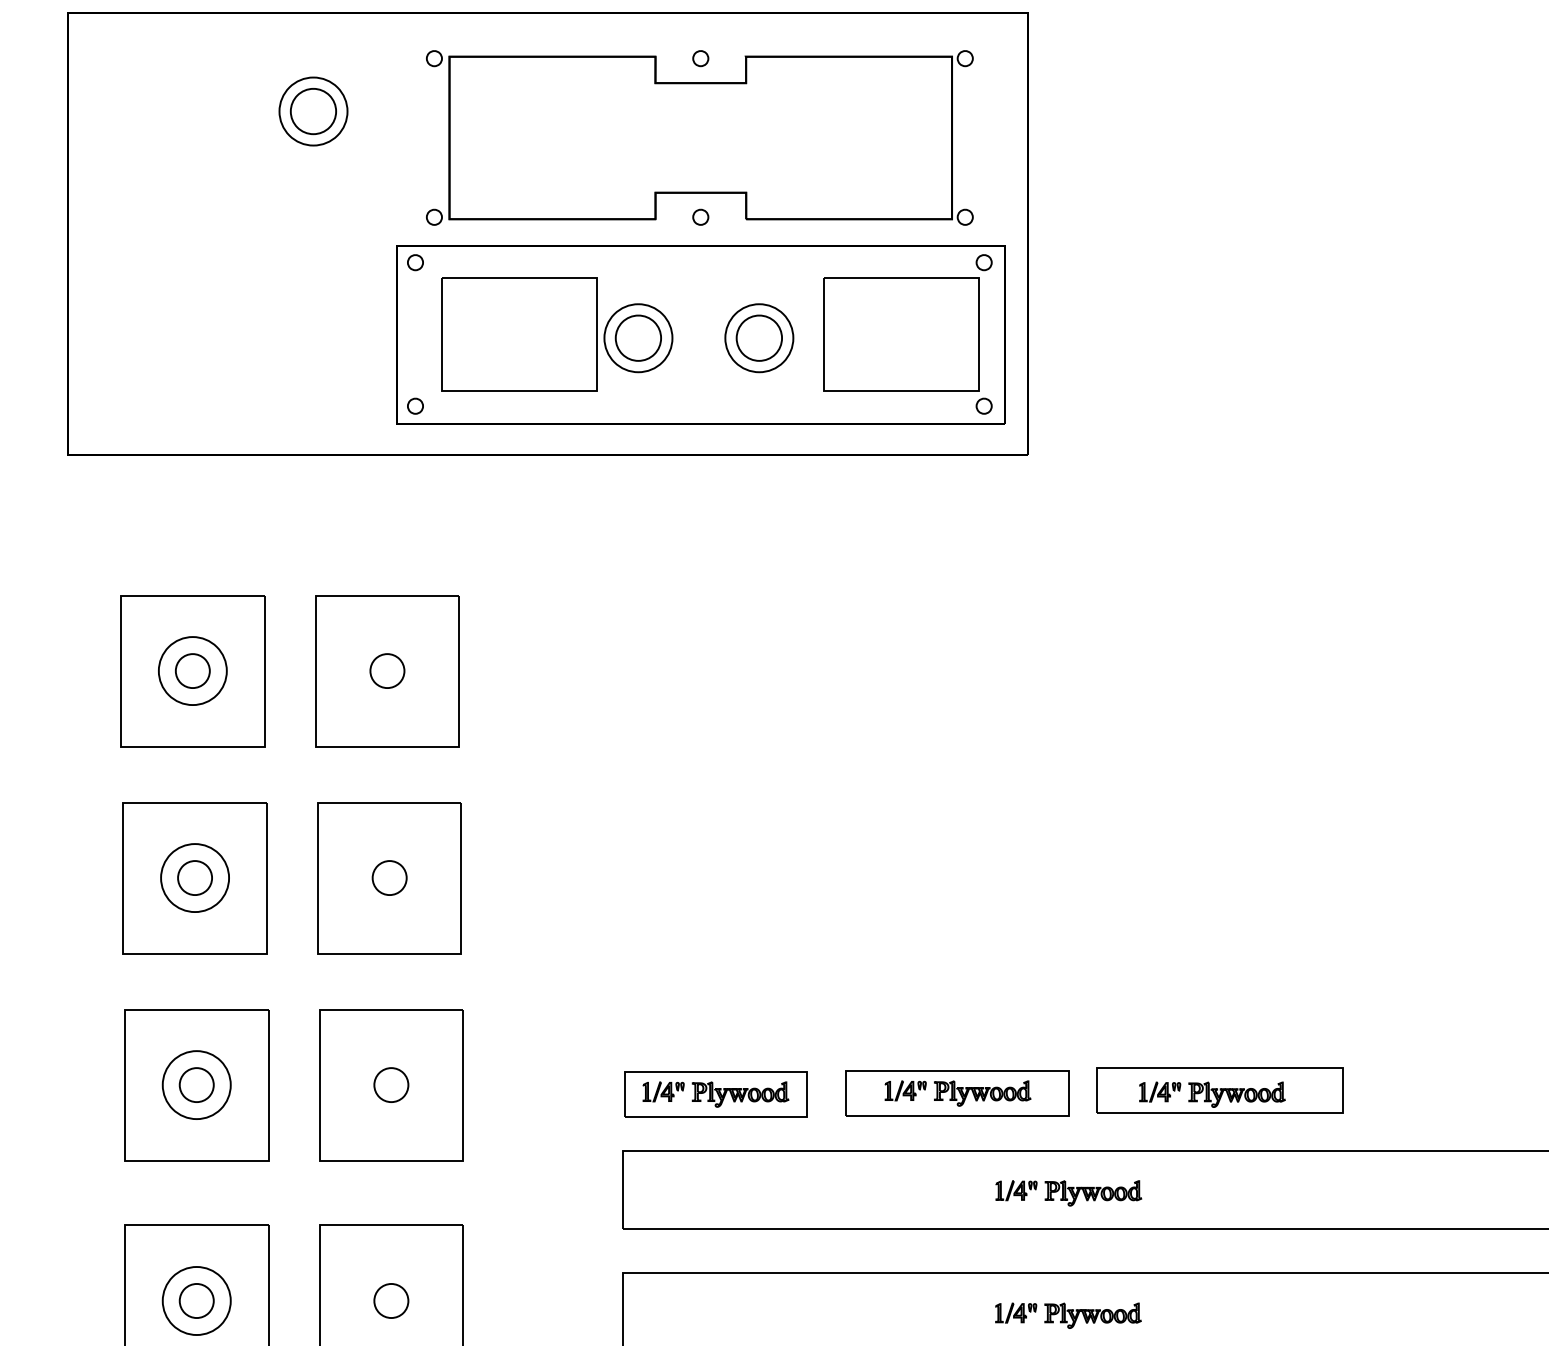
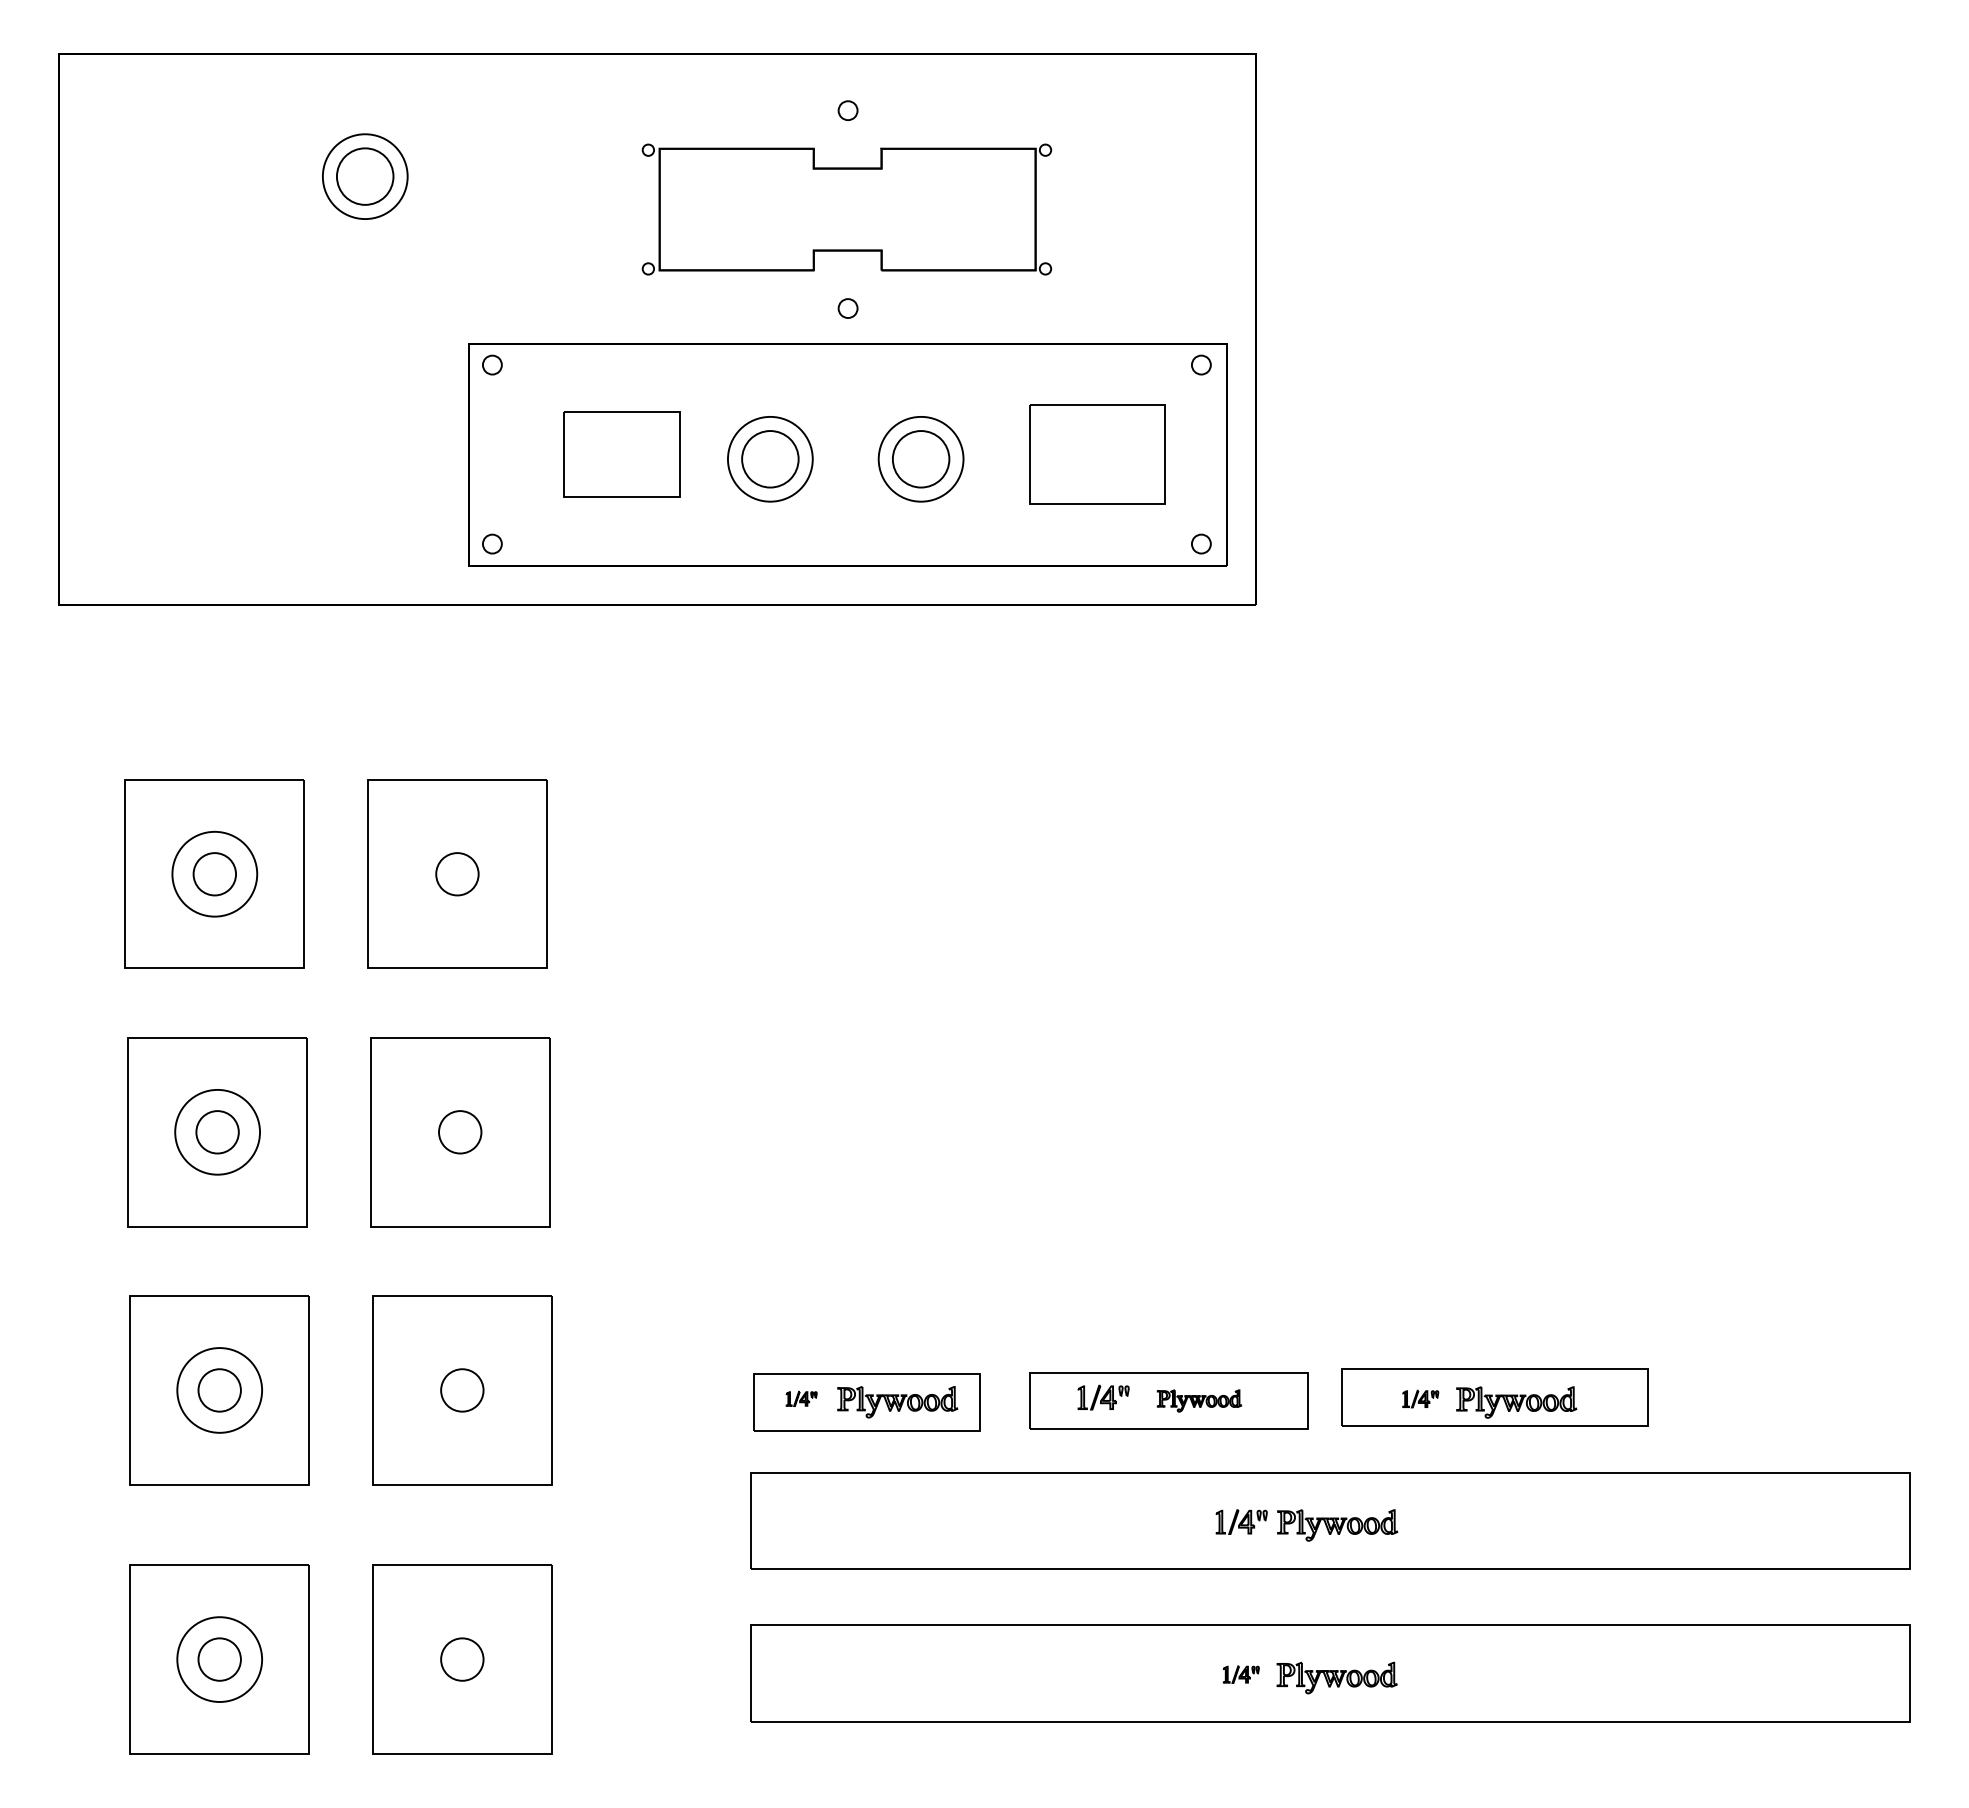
part: (699, 137) -> (846, 209), size x0.6
part: (519, 334) -> (621, 454), size x0.6
part: (900, 334) -> (1097, 454), size x0.7
part: (663, 1091) -> (801, 1398), size x0.6
part: (1159, 1091) -> (1420, 1398), size x0.7
part: (982, 1093) -> (1199, 1400), size x0.7
part: (1016, 1312) -> (1241, 1674), size x0.7

